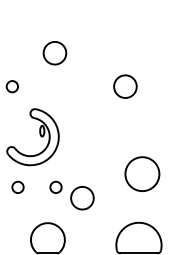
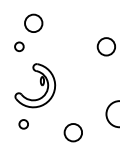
circle: (54, 53) -> (33, 23), moved
circle: (55, 186) -> (52, 123), removed

